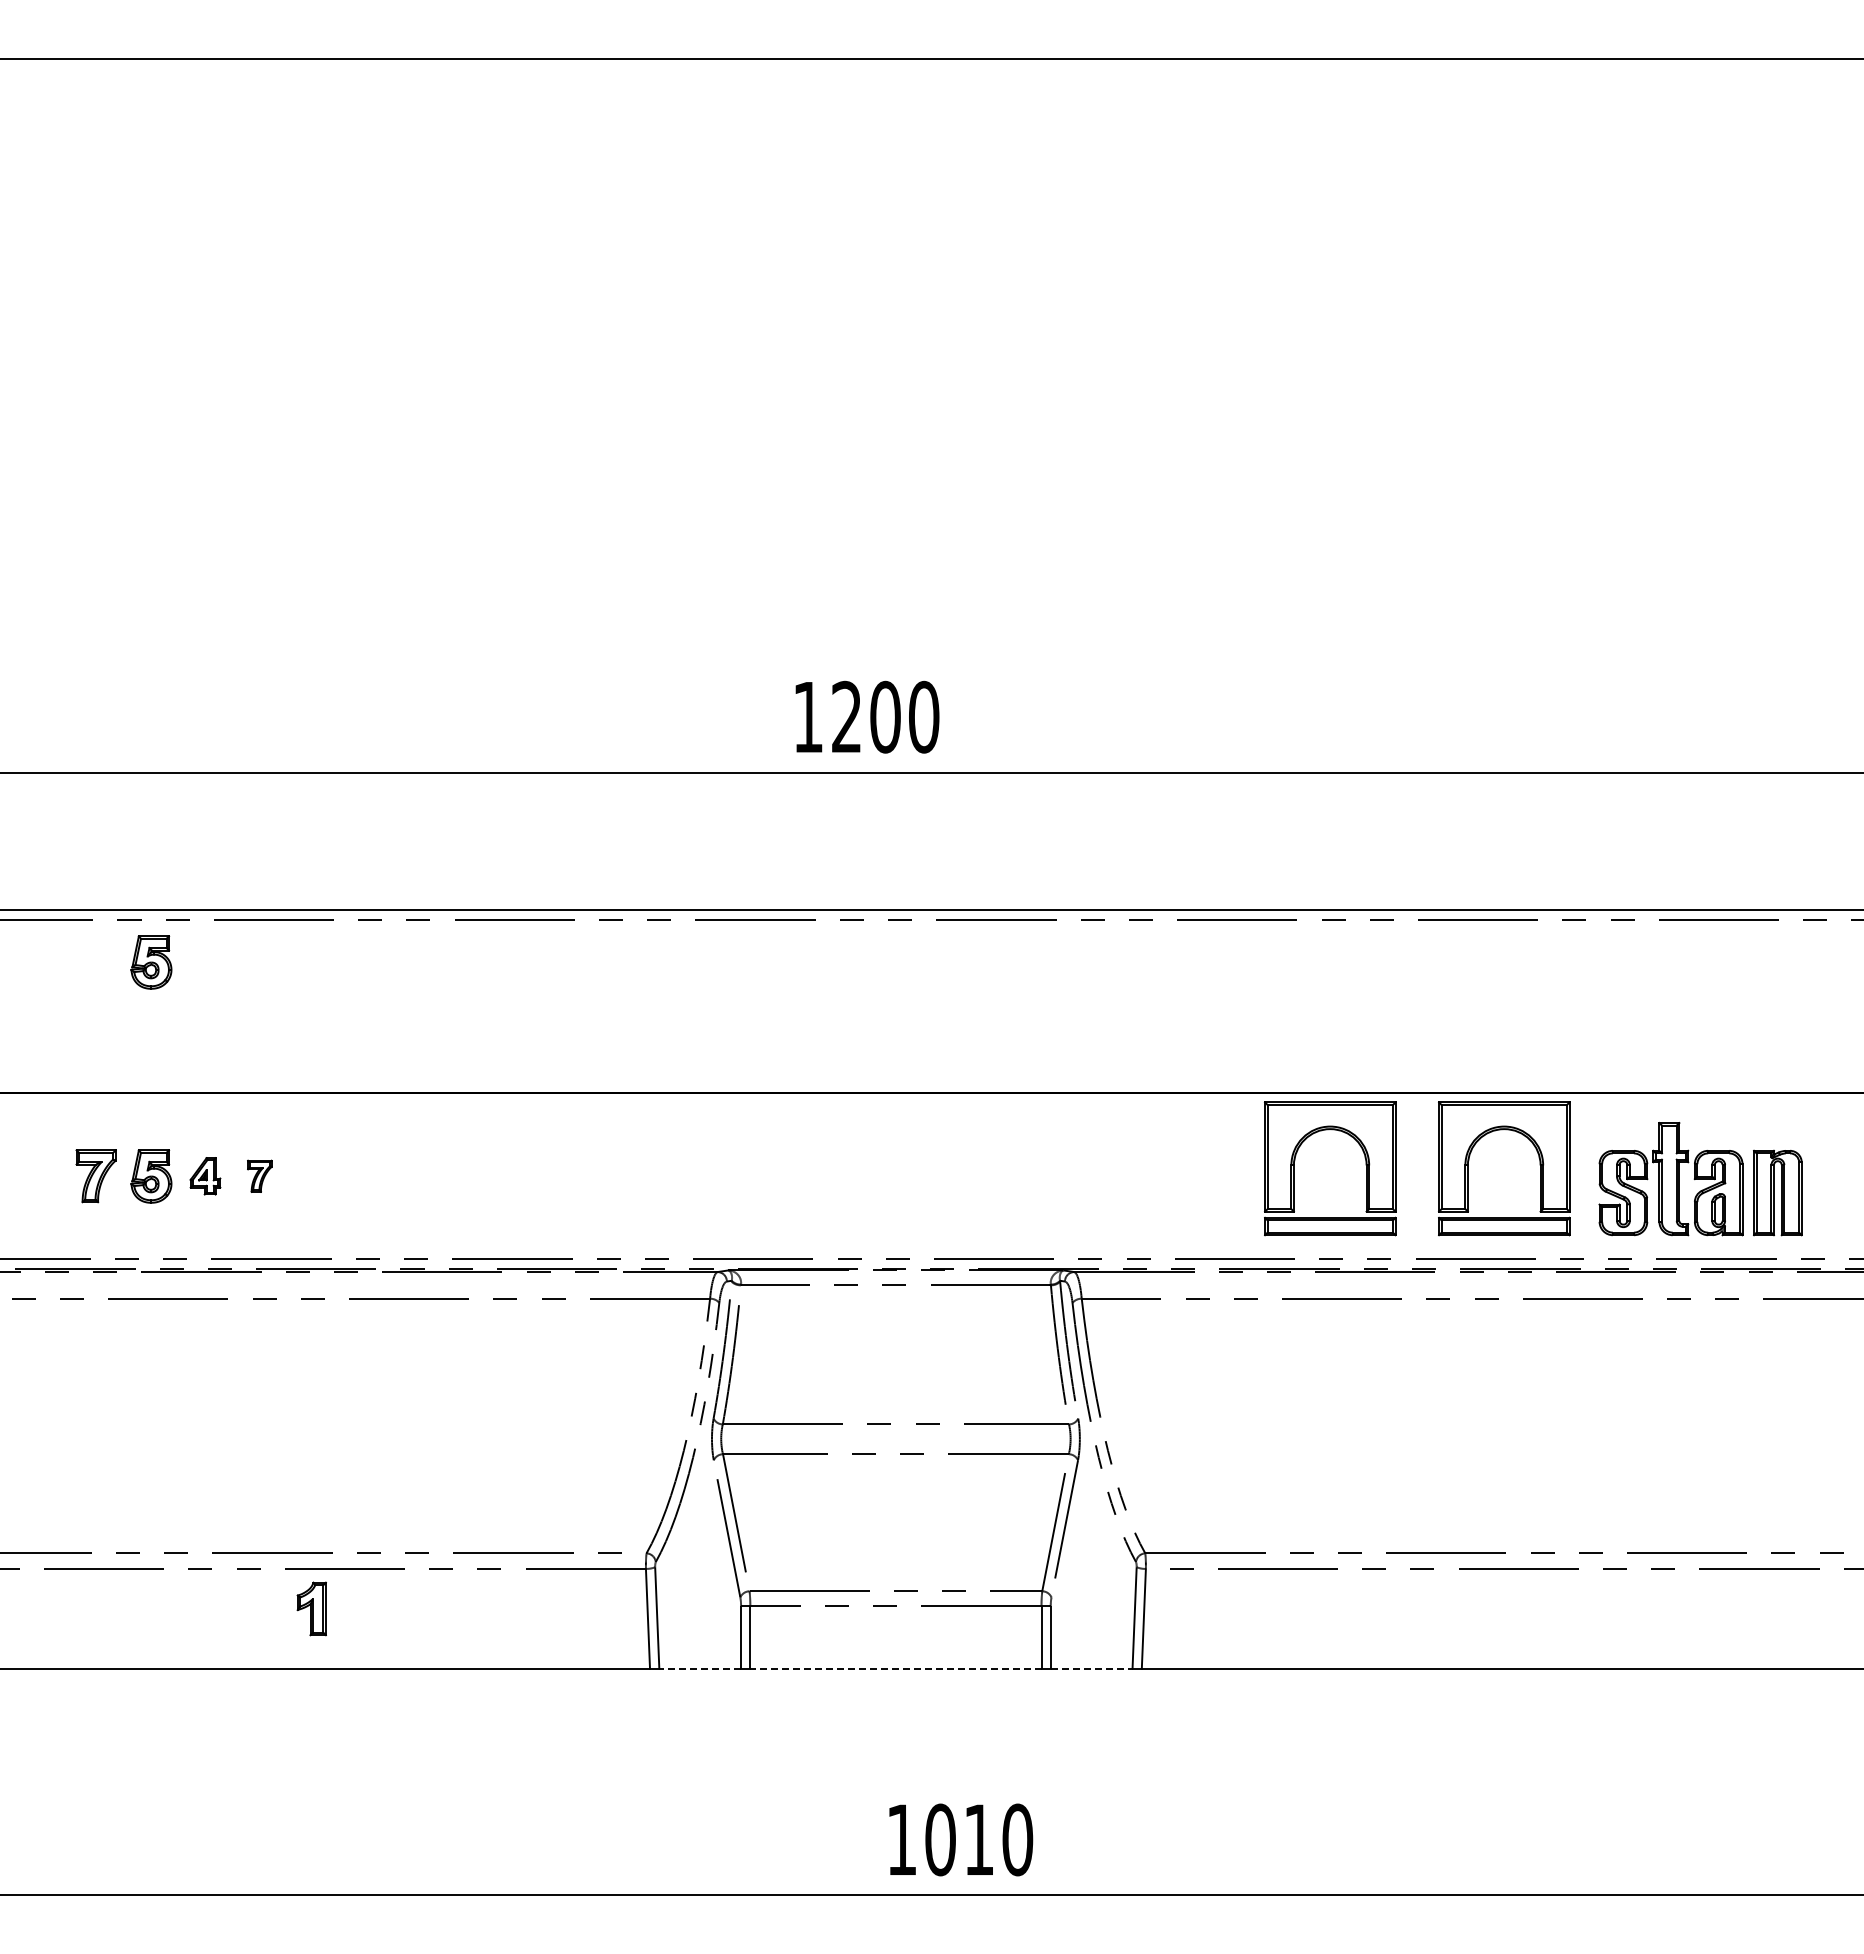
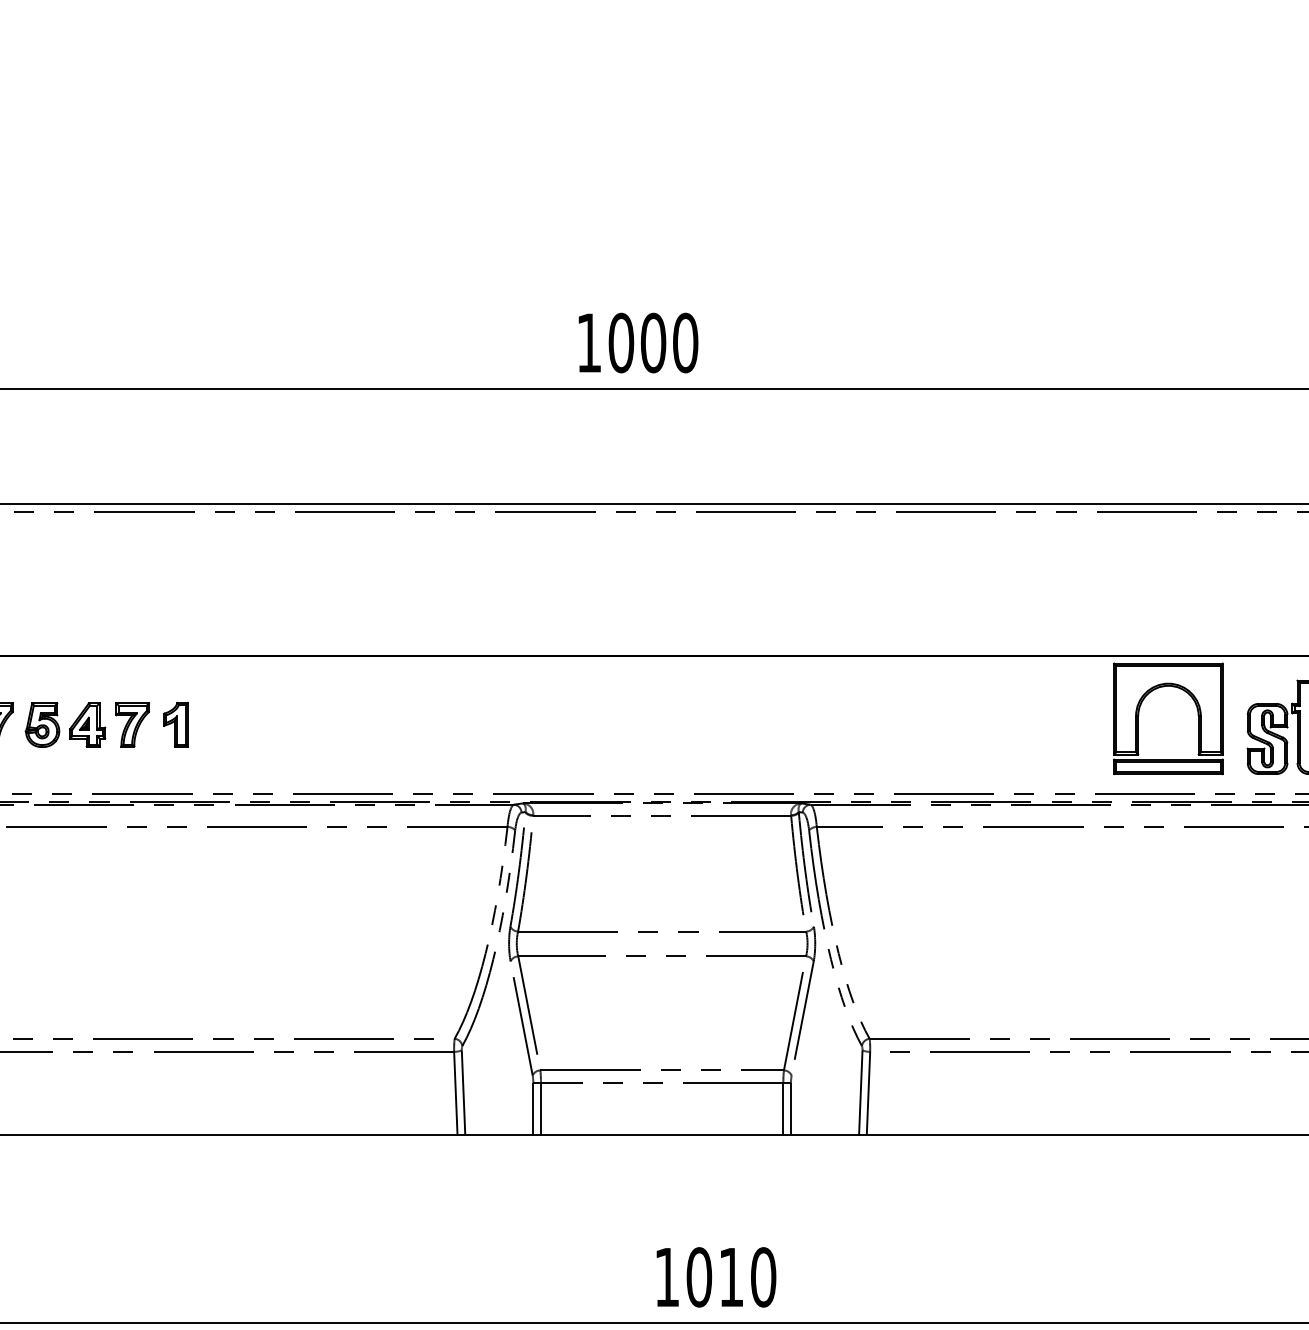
text: (846, 716) -> (621, 342), 1200 -> 1000
part: (151, 962) -> (42, 547), removed
part: (1365, 1165) -> (1052, 716), removed
part: (205, 1176) -> (87, 725), size x1.43
part: (259, 1176) -> (132, 725), size x1.67
part: (311, 1608) -> (175, 724), moved
line: (700, 1668) -> (499, 1134), dashed -> solid
line: (895, 1668) -> (661, 1134), dashed -> solid
line: (1091, 1668) -> (824, 1134), dashed -> solid

